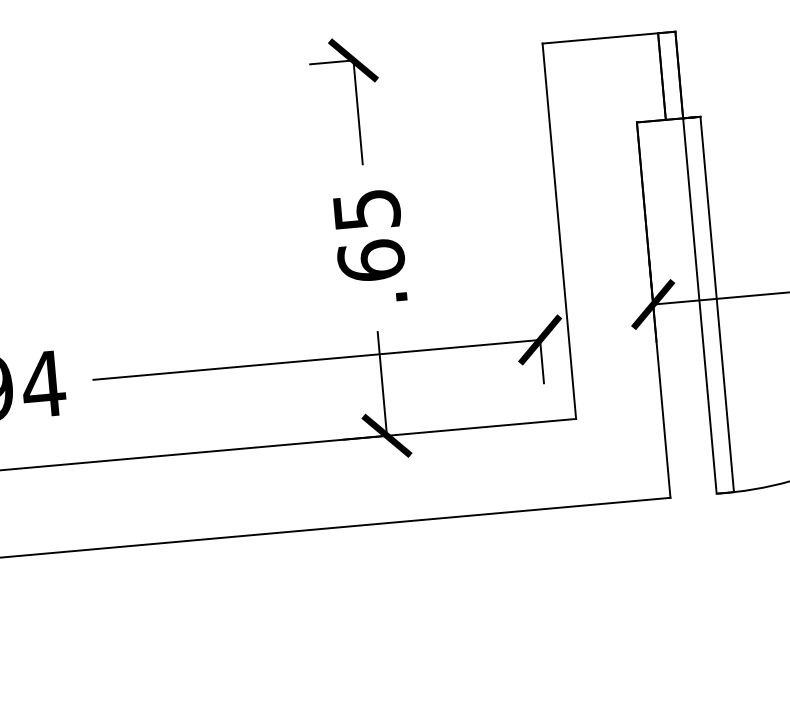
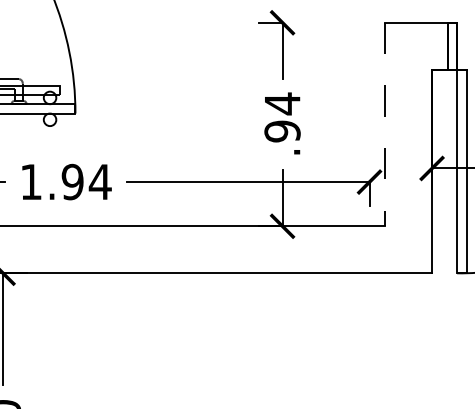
line: (560, 231) -> (385, 124), solid -> dashed
text: (368, 235) -> (282, 117), .65 -> .94

